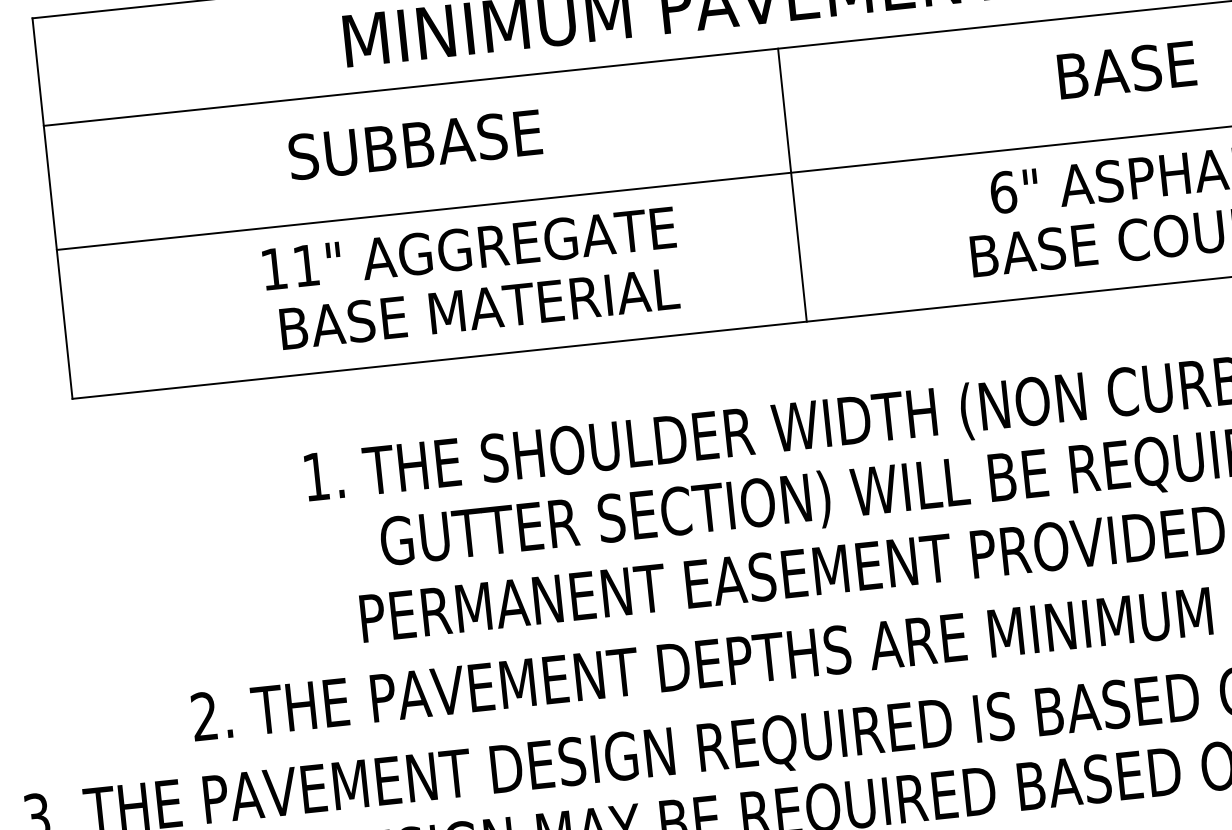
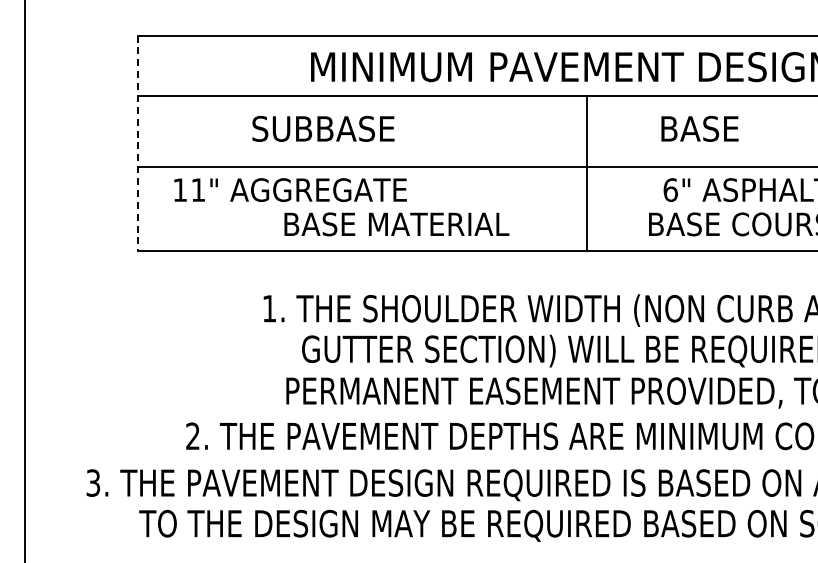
text: (1126, 69) -> (699, 128), moved
text: (415, 144) -> (323, 128), moved
line: (793, 184) -> (587, 173), moved
line: (52, 209) -> (137, 143), solid -> dashed
text: (469, 247) -> (290, 189), moved
text: (479, 309) -> (396, 224), moved

